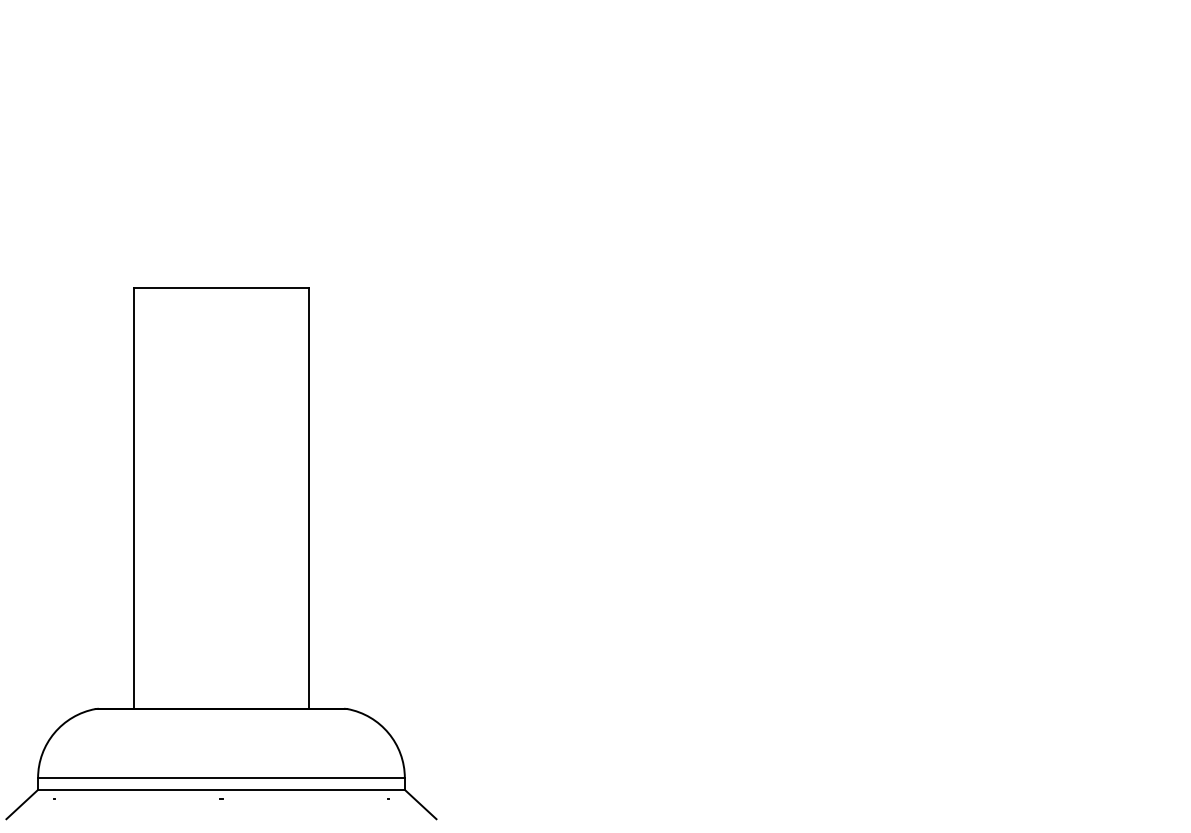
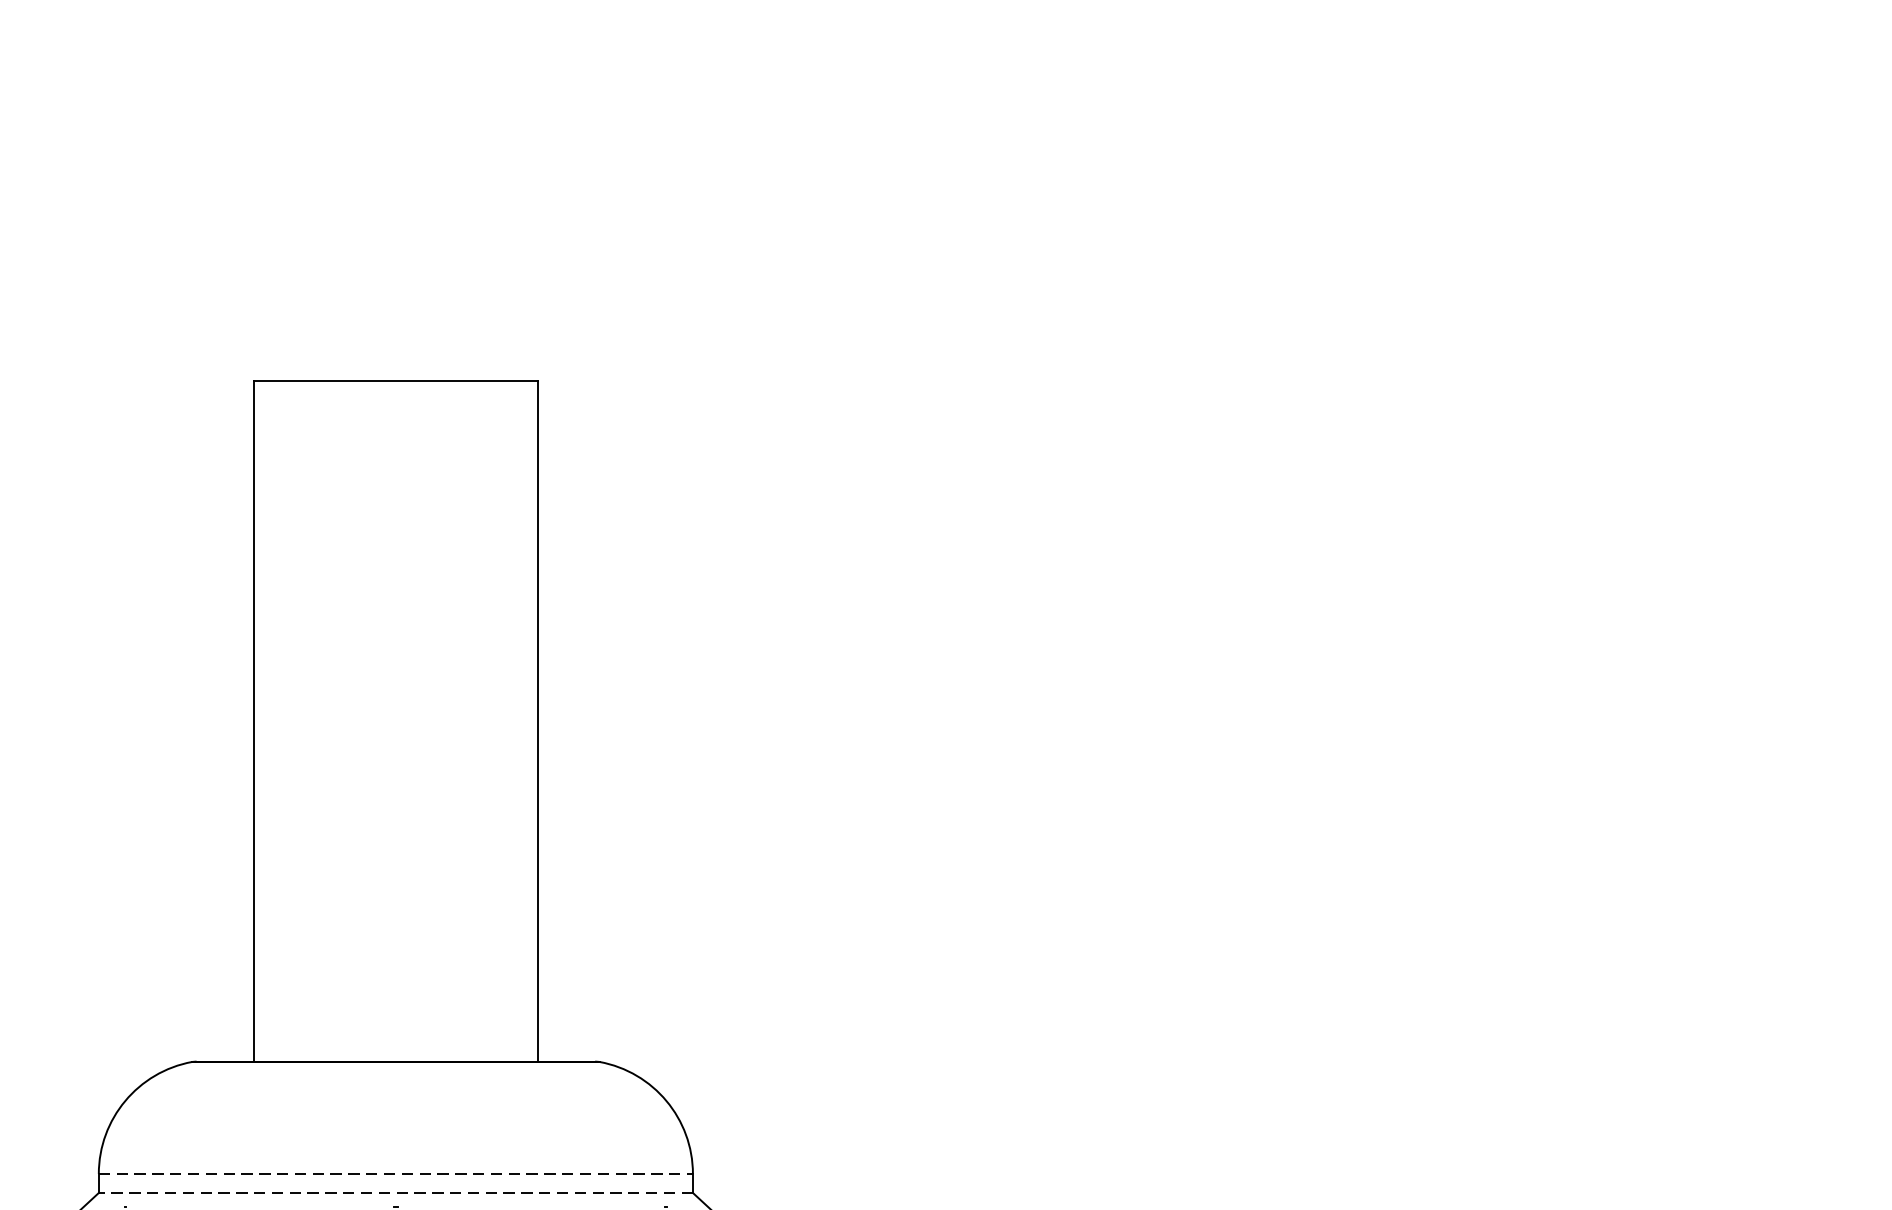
line: (221, 778) -> (395, 1174), solid -> dashed
line: (220, 789) -> (394, 1192), solid -> dashed

